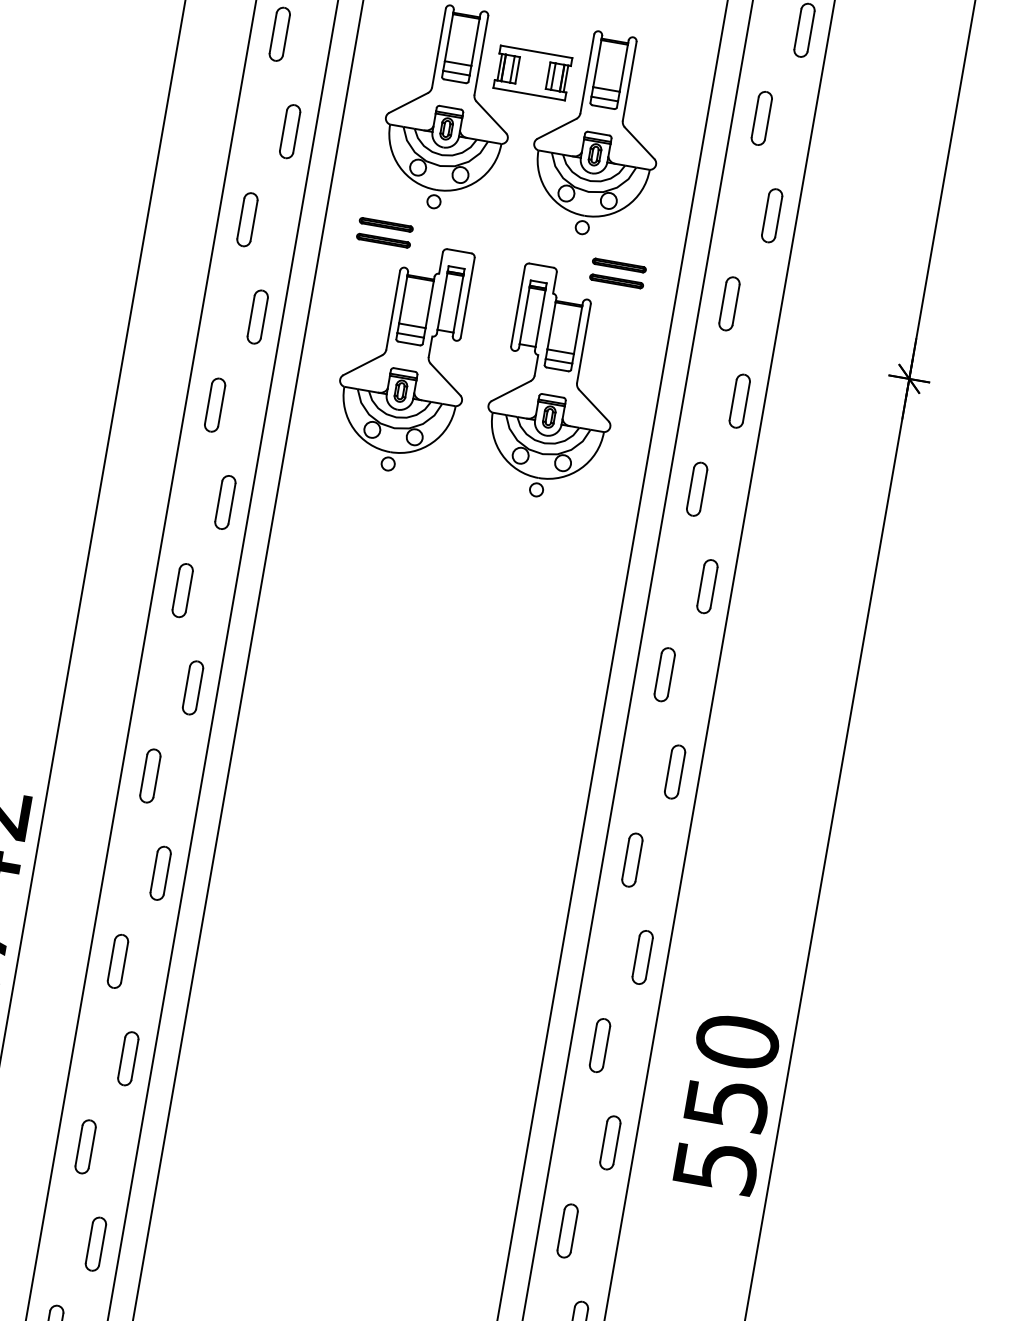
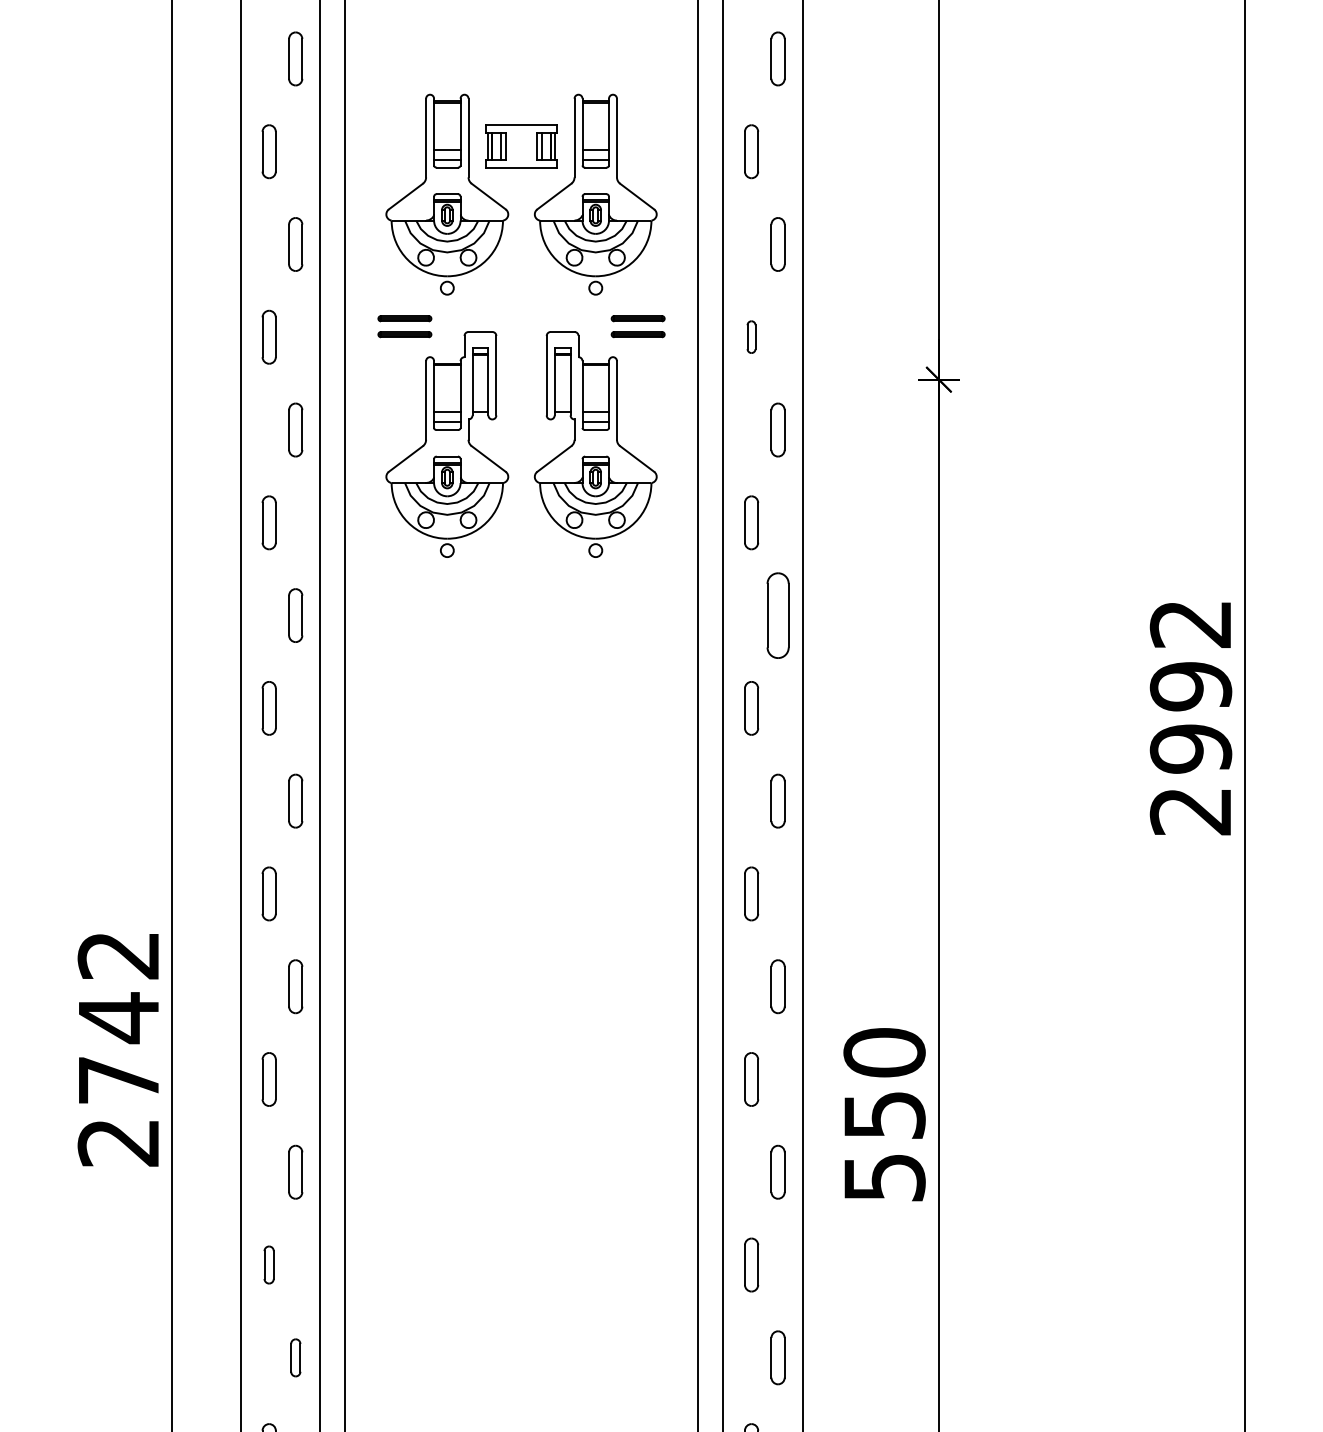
part: (729, 303) -> (751, 336), size x0.6
part: (706, 586) -> (777, 615), size x1.6
part: (85, 1146) -> (268, 1264), size x0.7
part: (95, 1243) -> (295, 1357), size x0.7

